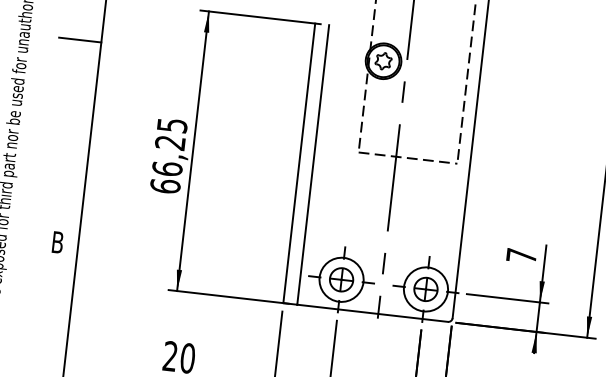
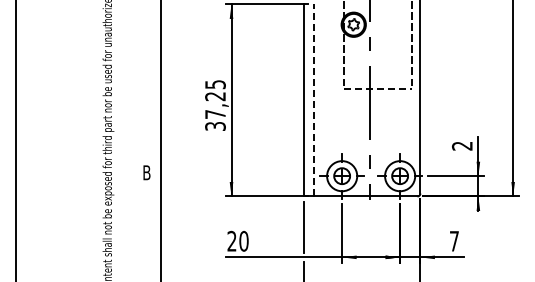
line: (78, 39) -> (145, 33), removed
line: (314, 163) -> (314, 99), solid -> dashed
text: (166, 176) -> (215, 119), 66,25 -> 37,25
text: (520, 254) -> (461, 145), 7 -> 2

